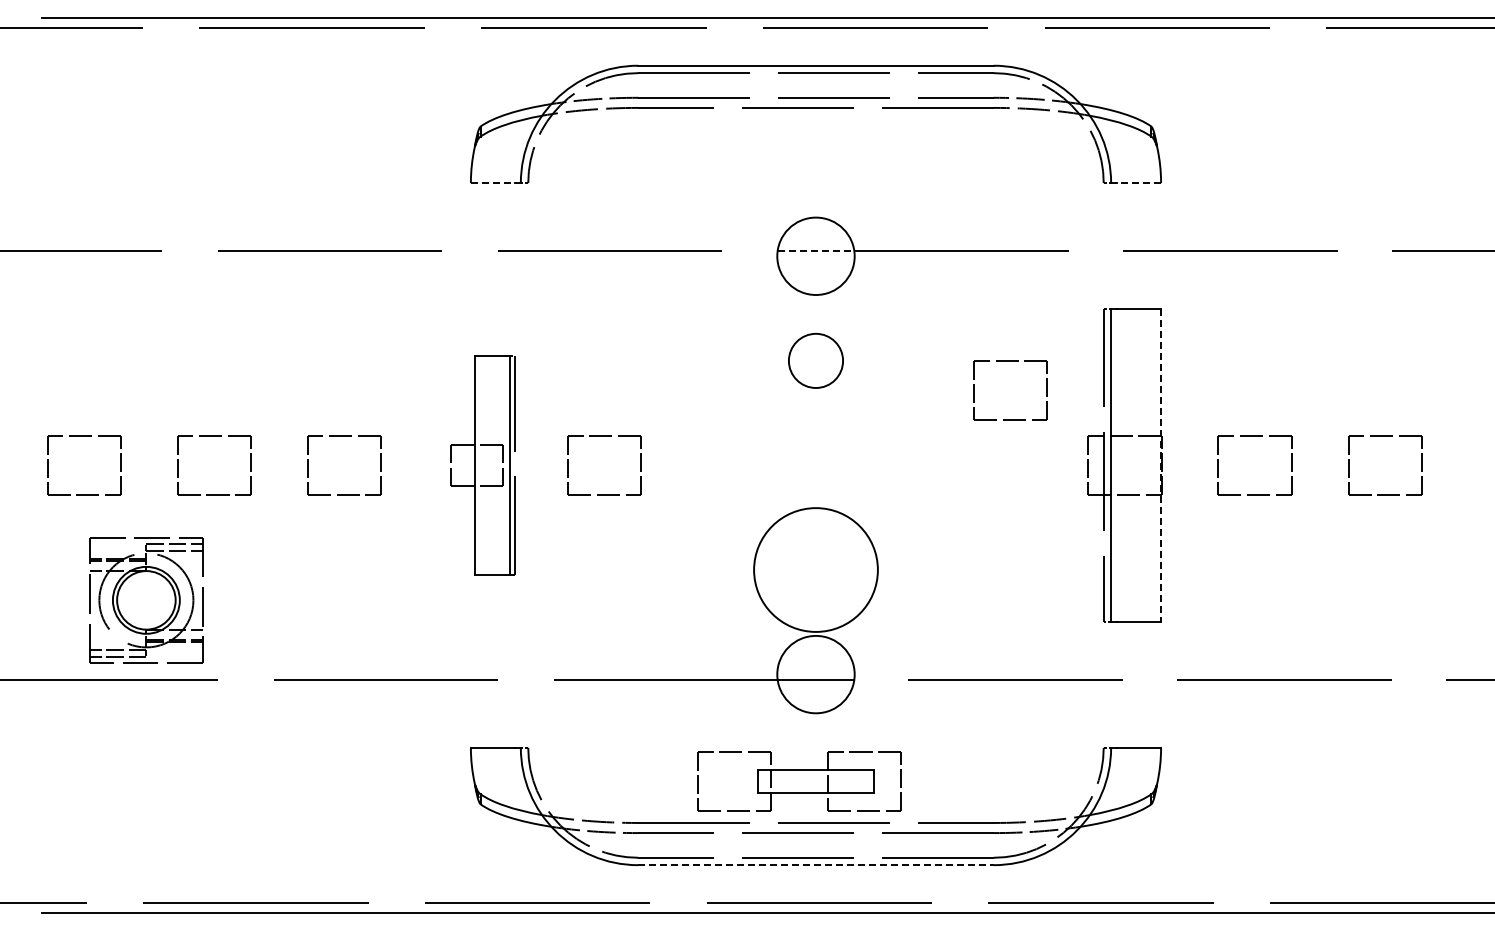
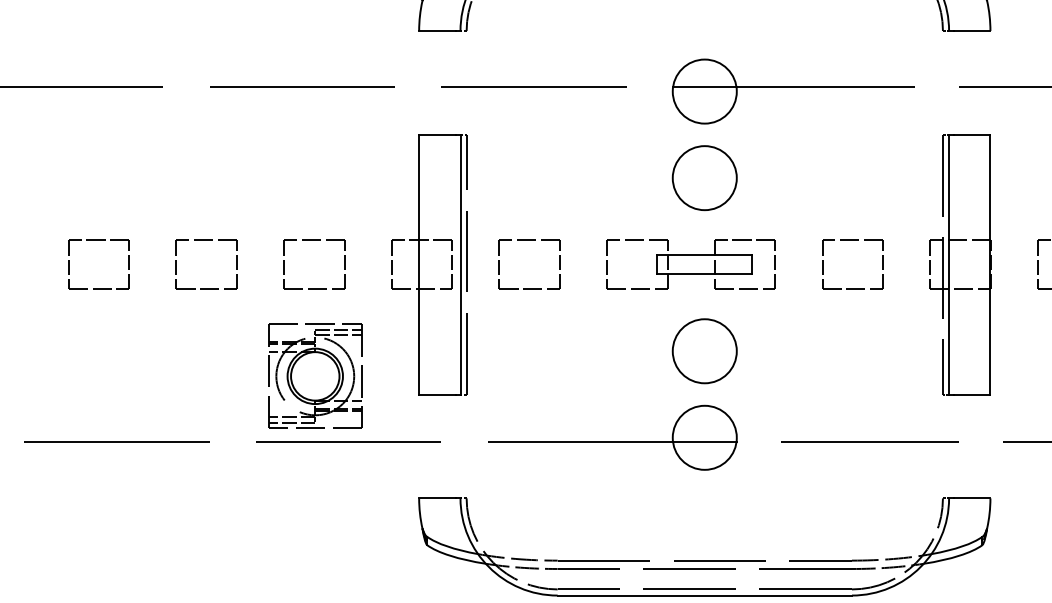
line: (493, 183) -> (437, 31), dashed -> solid
line: (1138, 183) -> (971, 31), dashed -> solid
line: (816, 251) -> (705, 87), dashed -> solid
circle: (815, 360) -> (704, 177), size x1.43
part: (1010, 361) -> (852, 240), moved
part: (482, 465) -> (428, 264), size x1.43
line: (1161, 465) -> (990, 264), dashed -> solid
circle: (815, 569) -> (704, 350), size x0.62
part: (146, 600) -> (315, 376), moved
part: (799, 781) -> (691, 264), moved
line: (815, 865) -> (704, 595), dashed -> solid

